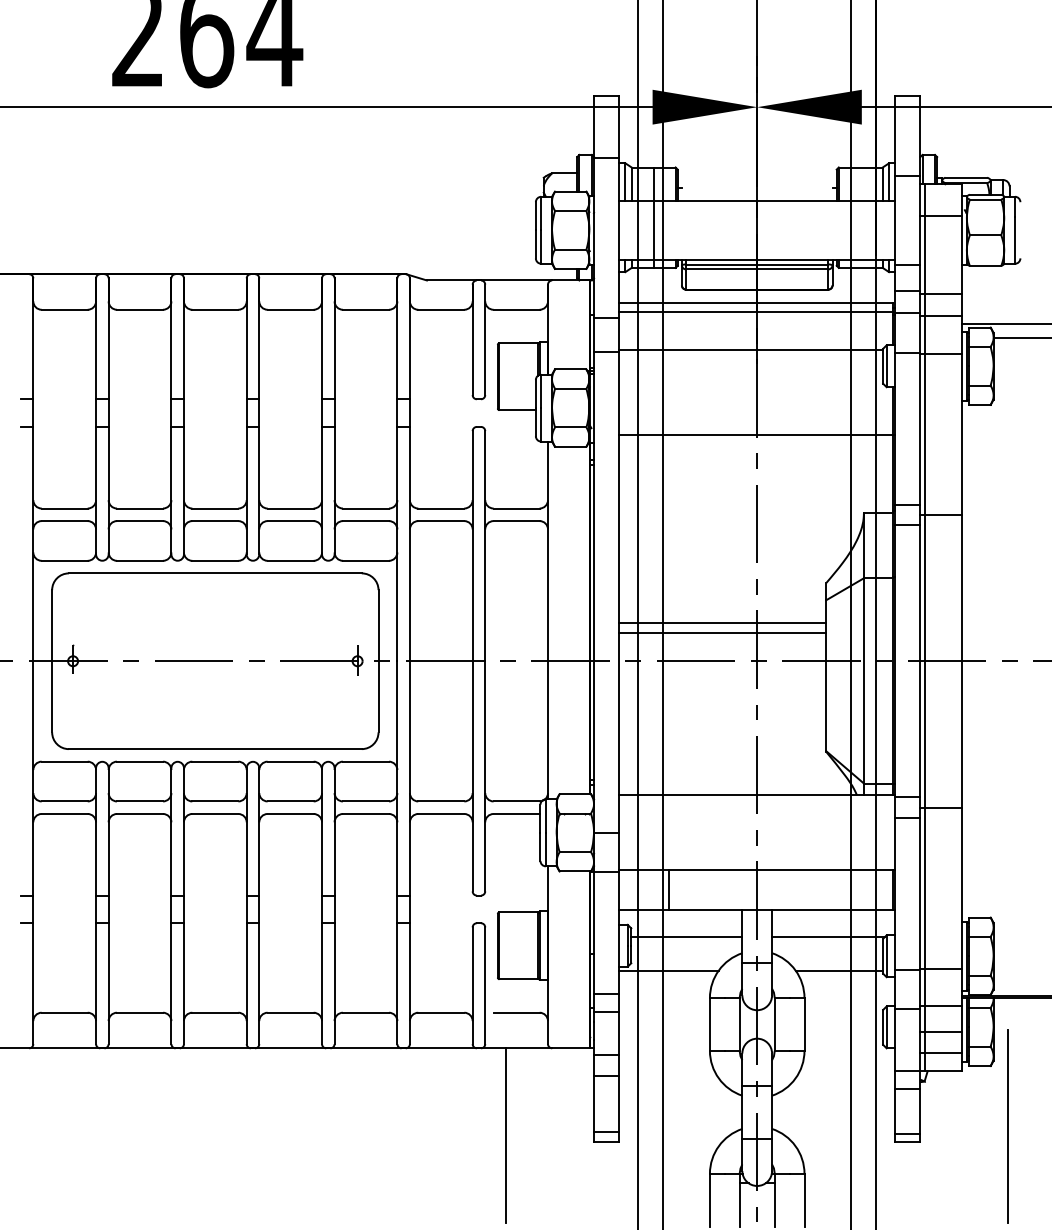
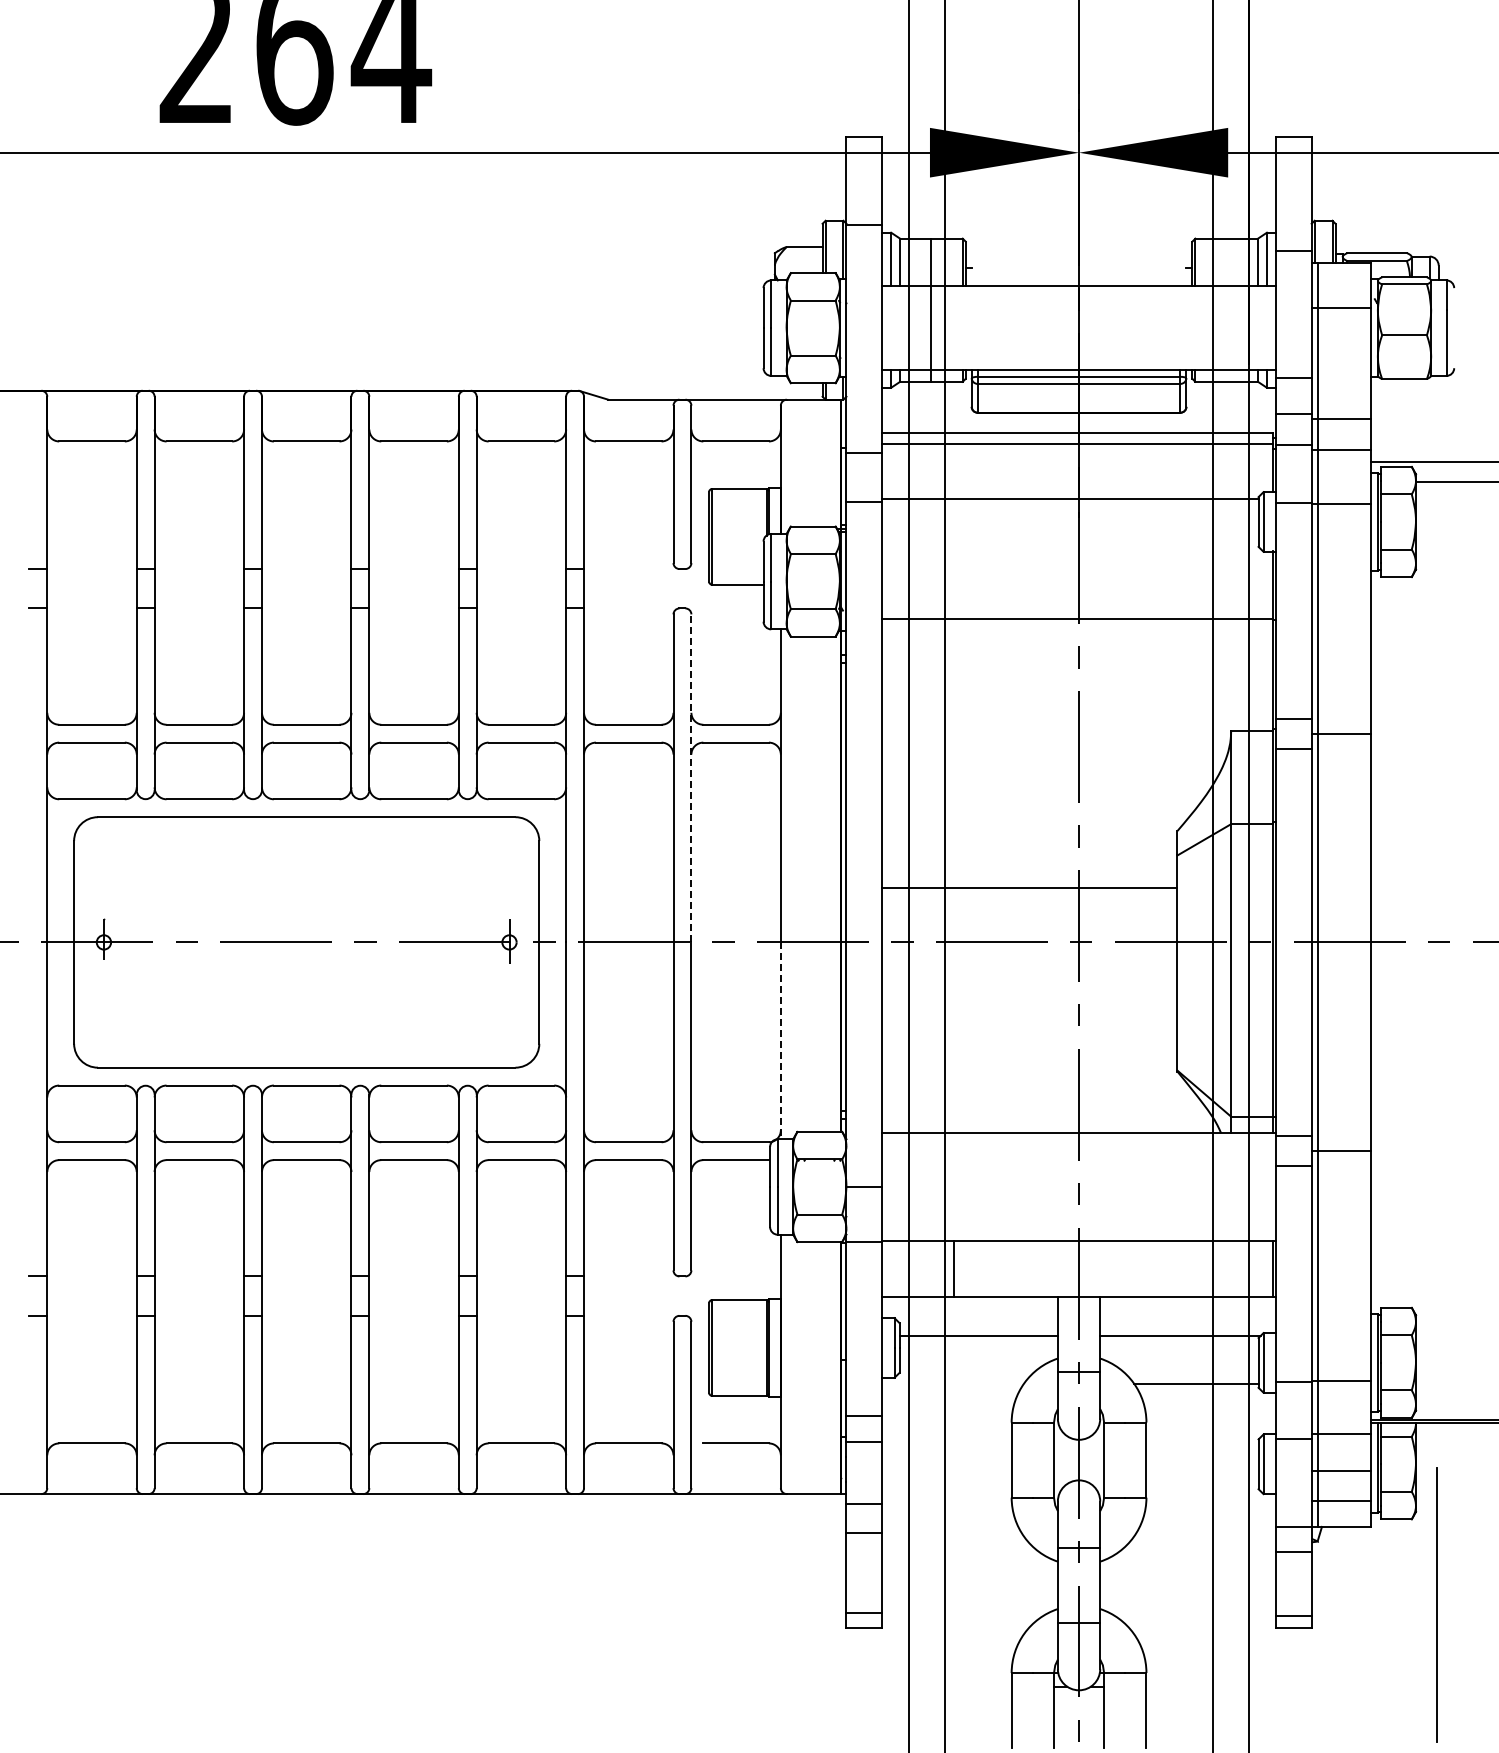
line: (485, 545) -> (691, 777), solid -> dashed
line: (722, 632) -> (1029, 901), removed
line: (547, 730) -> (780, 1041), solid -> dashed
line: (668, 970) -> (952, 1383), removed
line: (506, 1135) -> (721, 1618), removed

